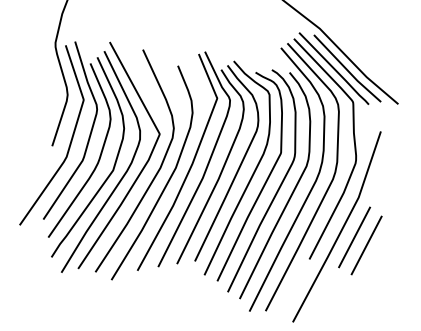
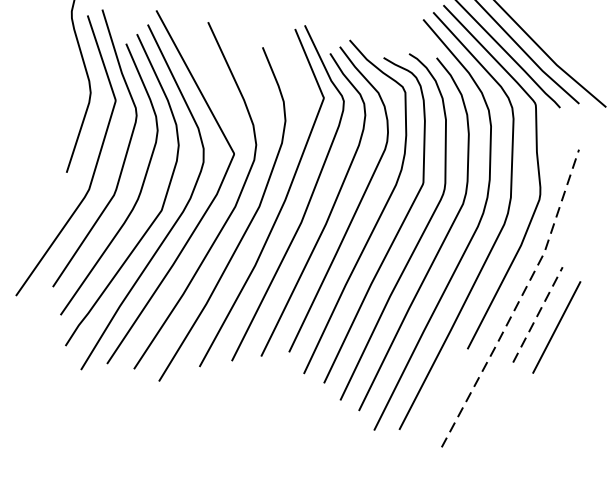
line: (342, 229) -> (519, 302), solid -> dashed
line: (354, 236) -> (537, 313), solid -> dashed

